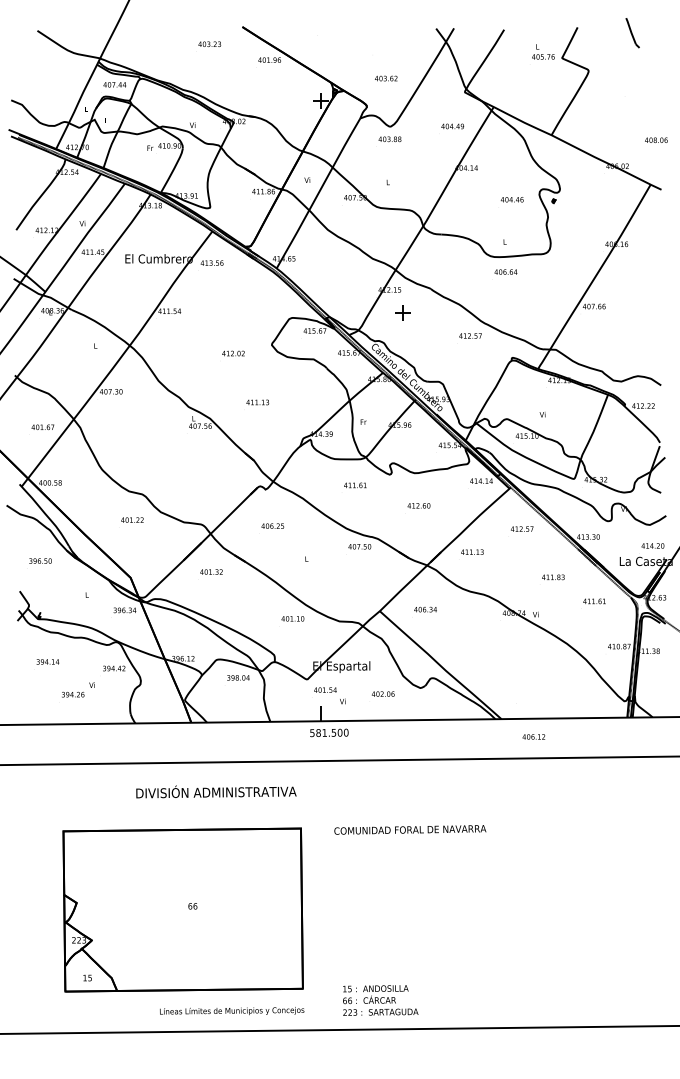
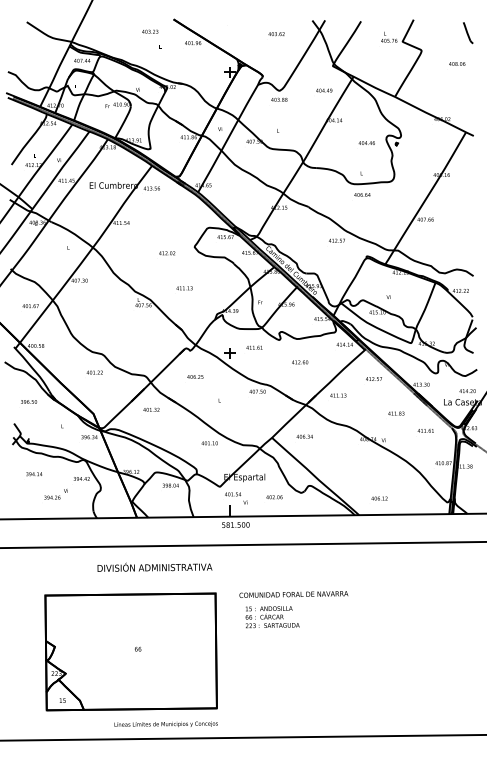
part: (632, 33) -> (468, 33), moved
text: (386, 78) -> (276, 34), moved
text: (656, 139) -> (457, 63), moved
part: (402, 312) -> (229, 352), moved
text: (533, 736) -> (379, 498), moved
text: (380, 1000) -> (272, 617), moved

